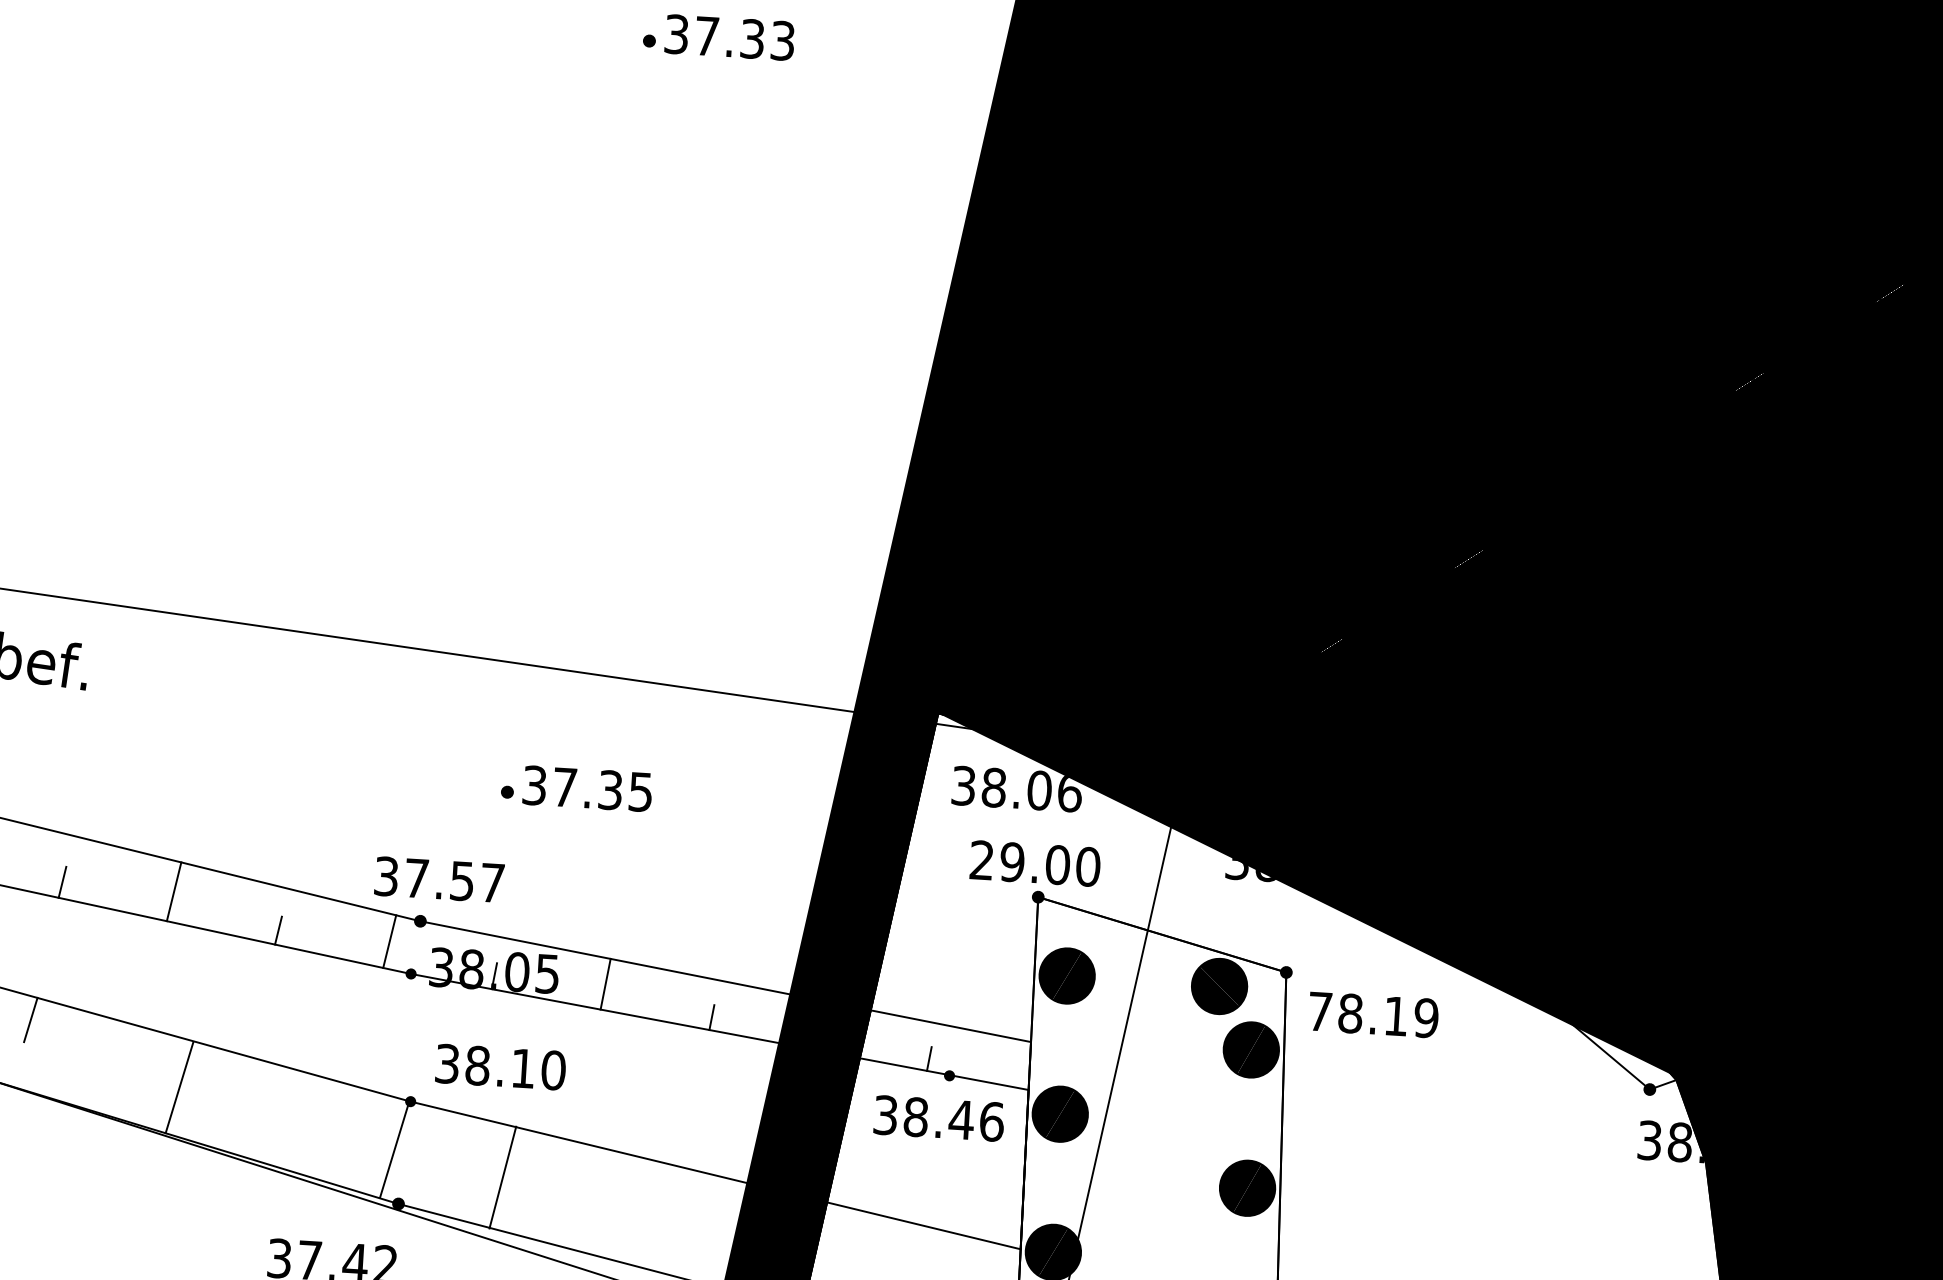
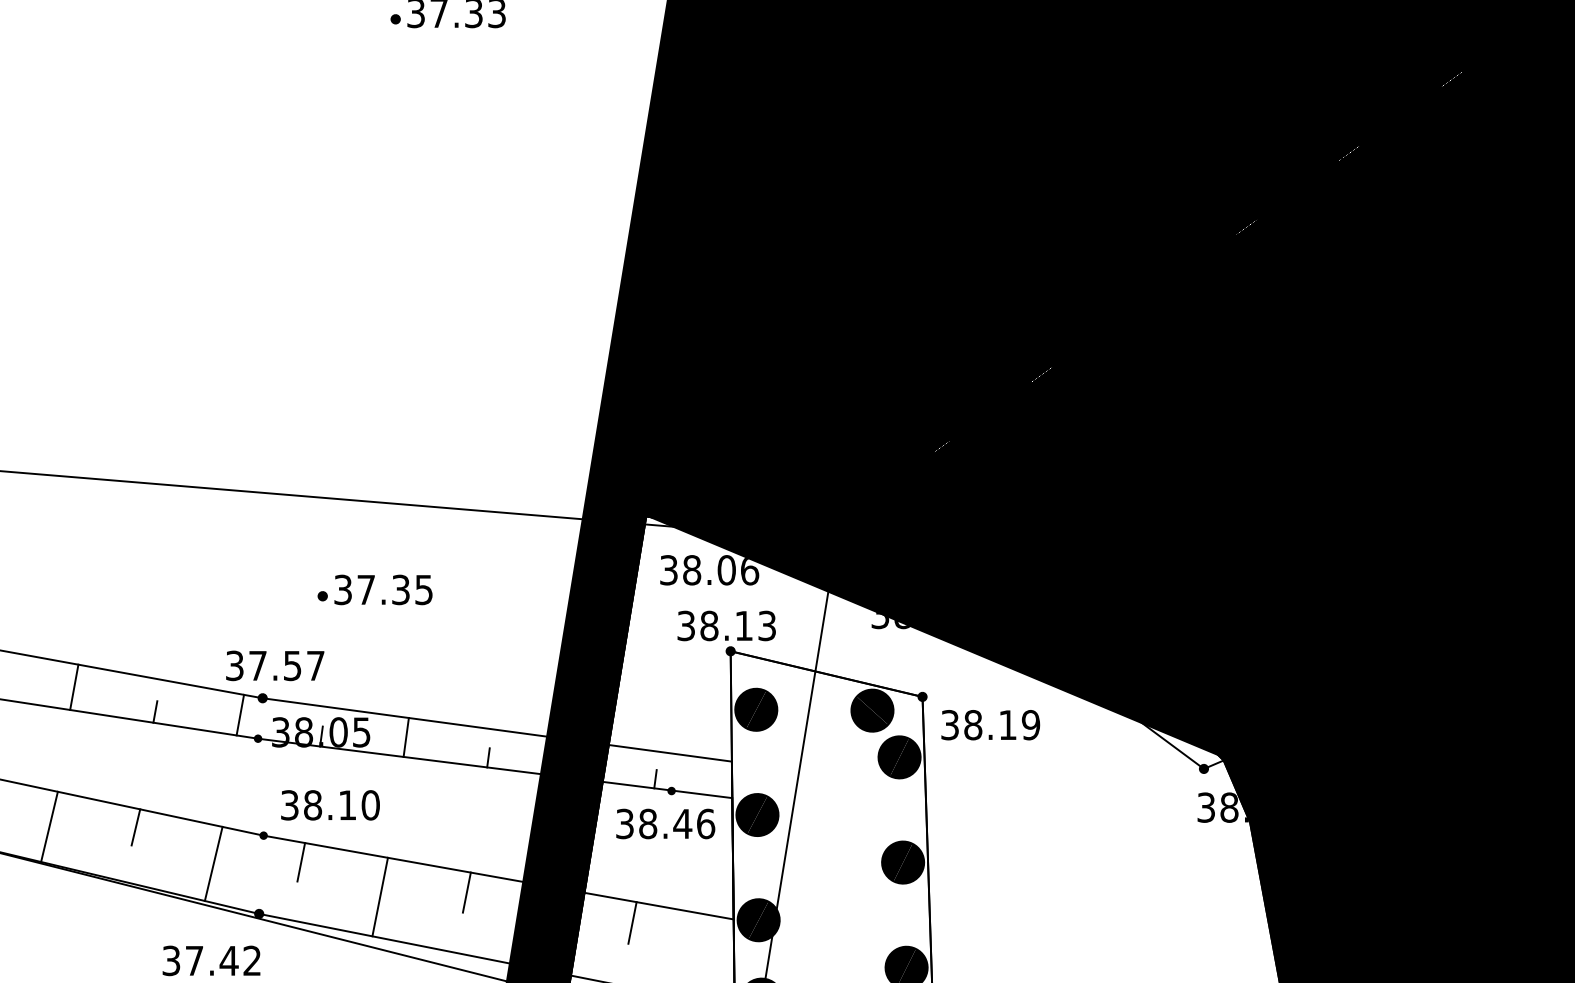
text: (1034, 863) -> (726, 625), 29.00 -> 38.13
text: (1319, 1012) -> (949, 725), 78.19 -> 38.19
line: (243, 1080) -> (135, 827), added
line: (179, 1087) -> (49, 826), moved
line: (458, 1139) -> (301, 862), added
line: (394, 1149) -> (213, 863), moved
line: (501, 1176) -> (379, 896), moved
line: (672, 1192) -> (466, 892), added
line: (887, 1245) -> (632, 922), added

